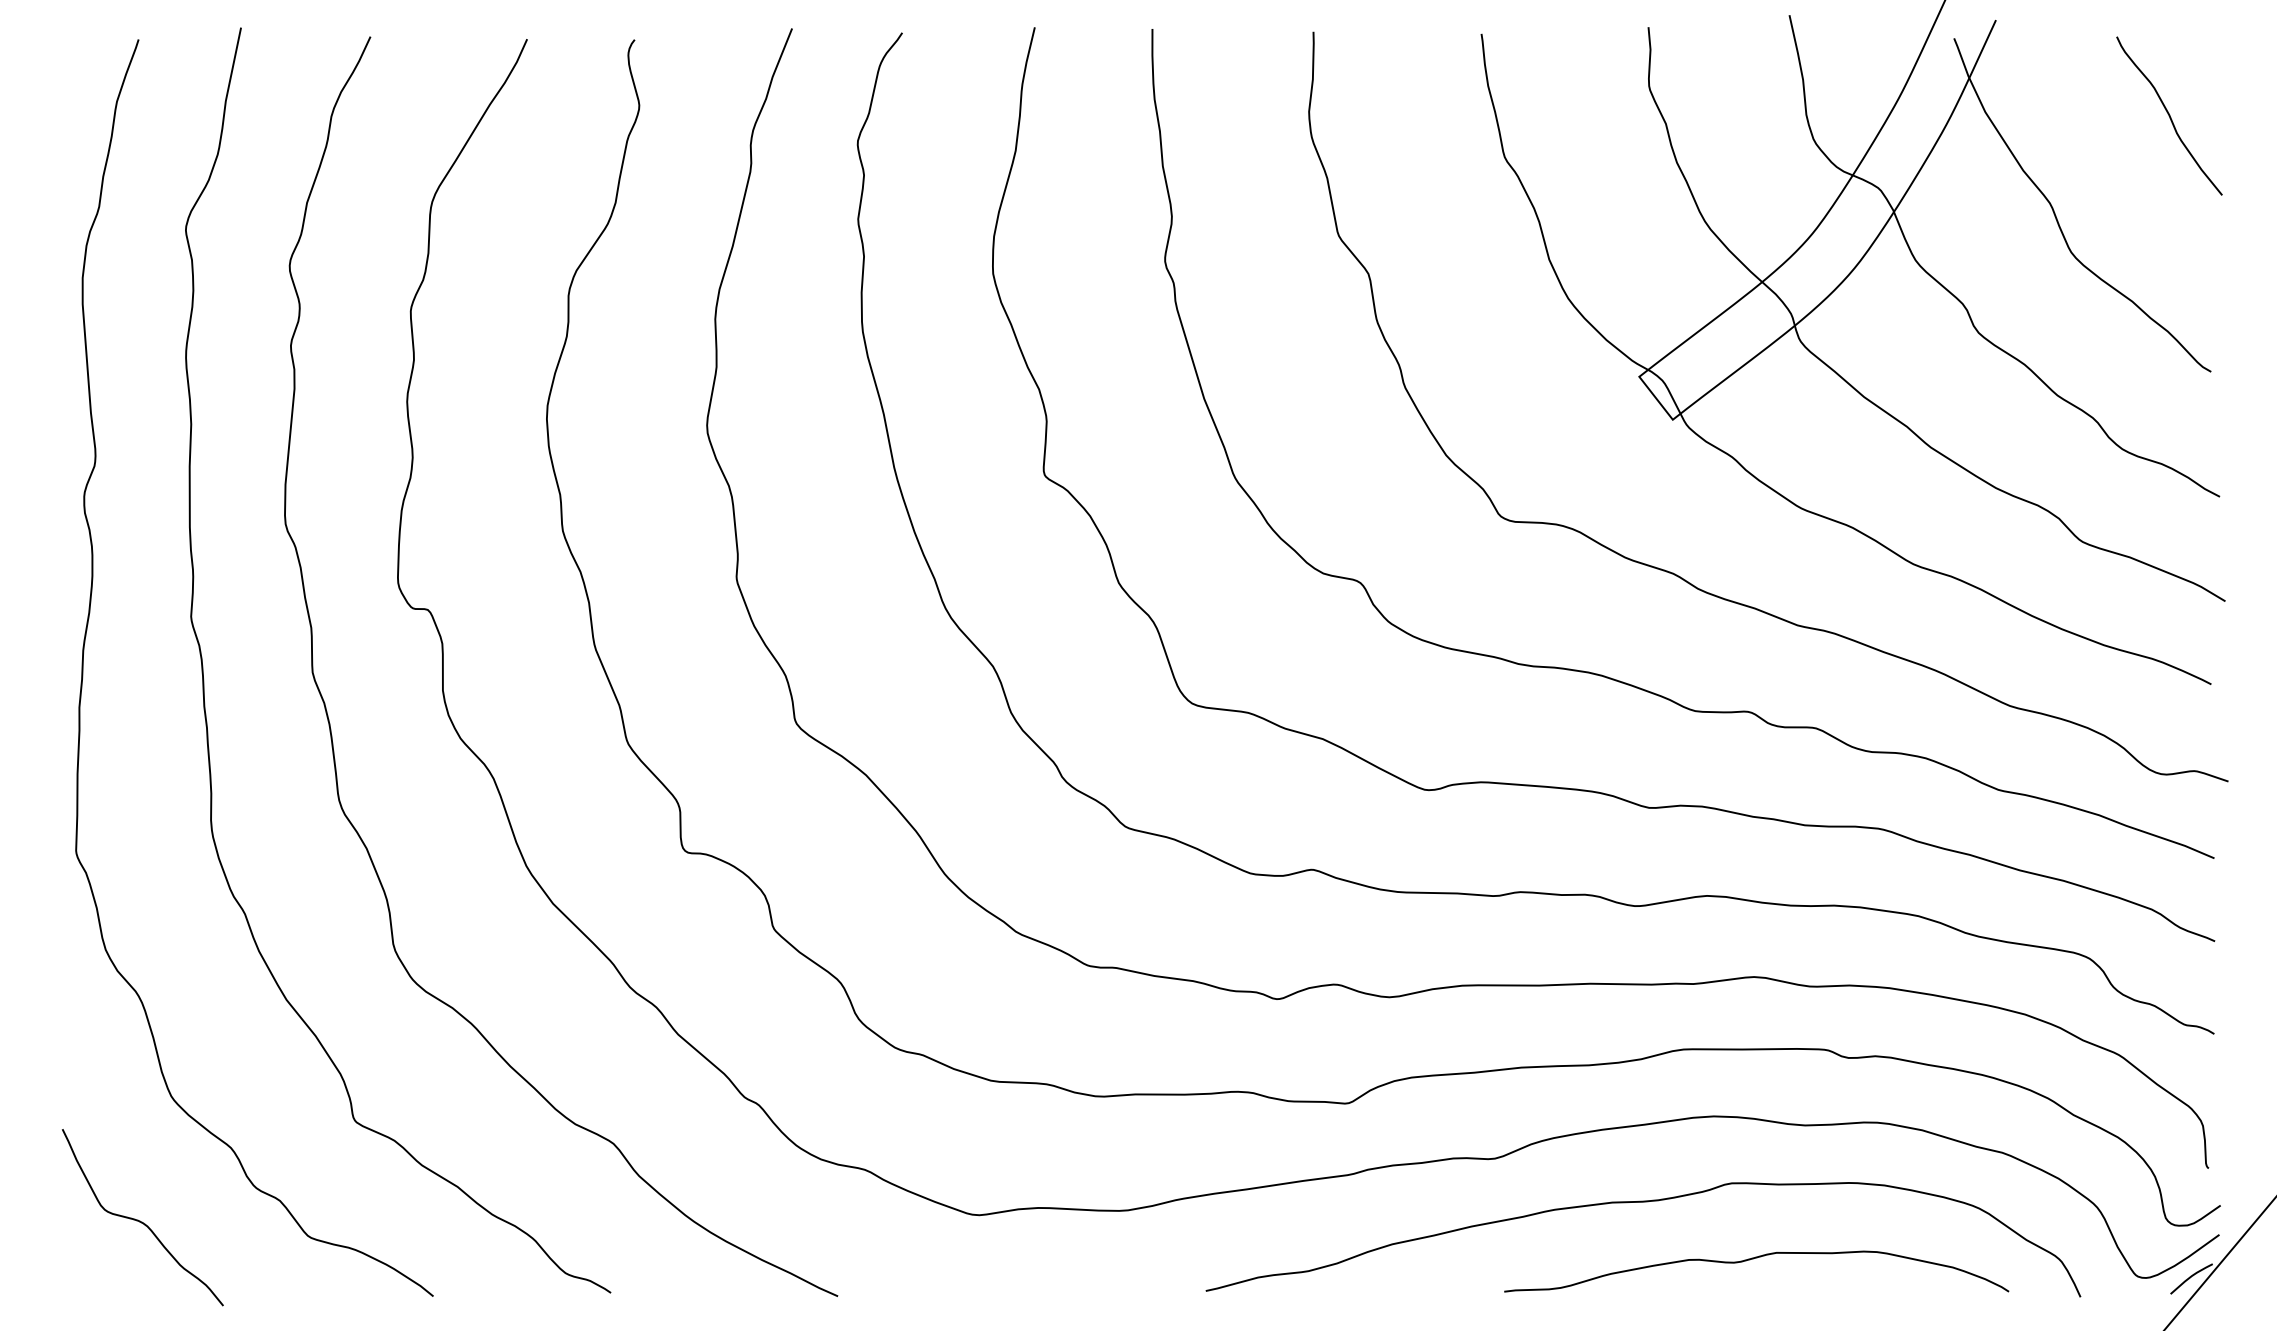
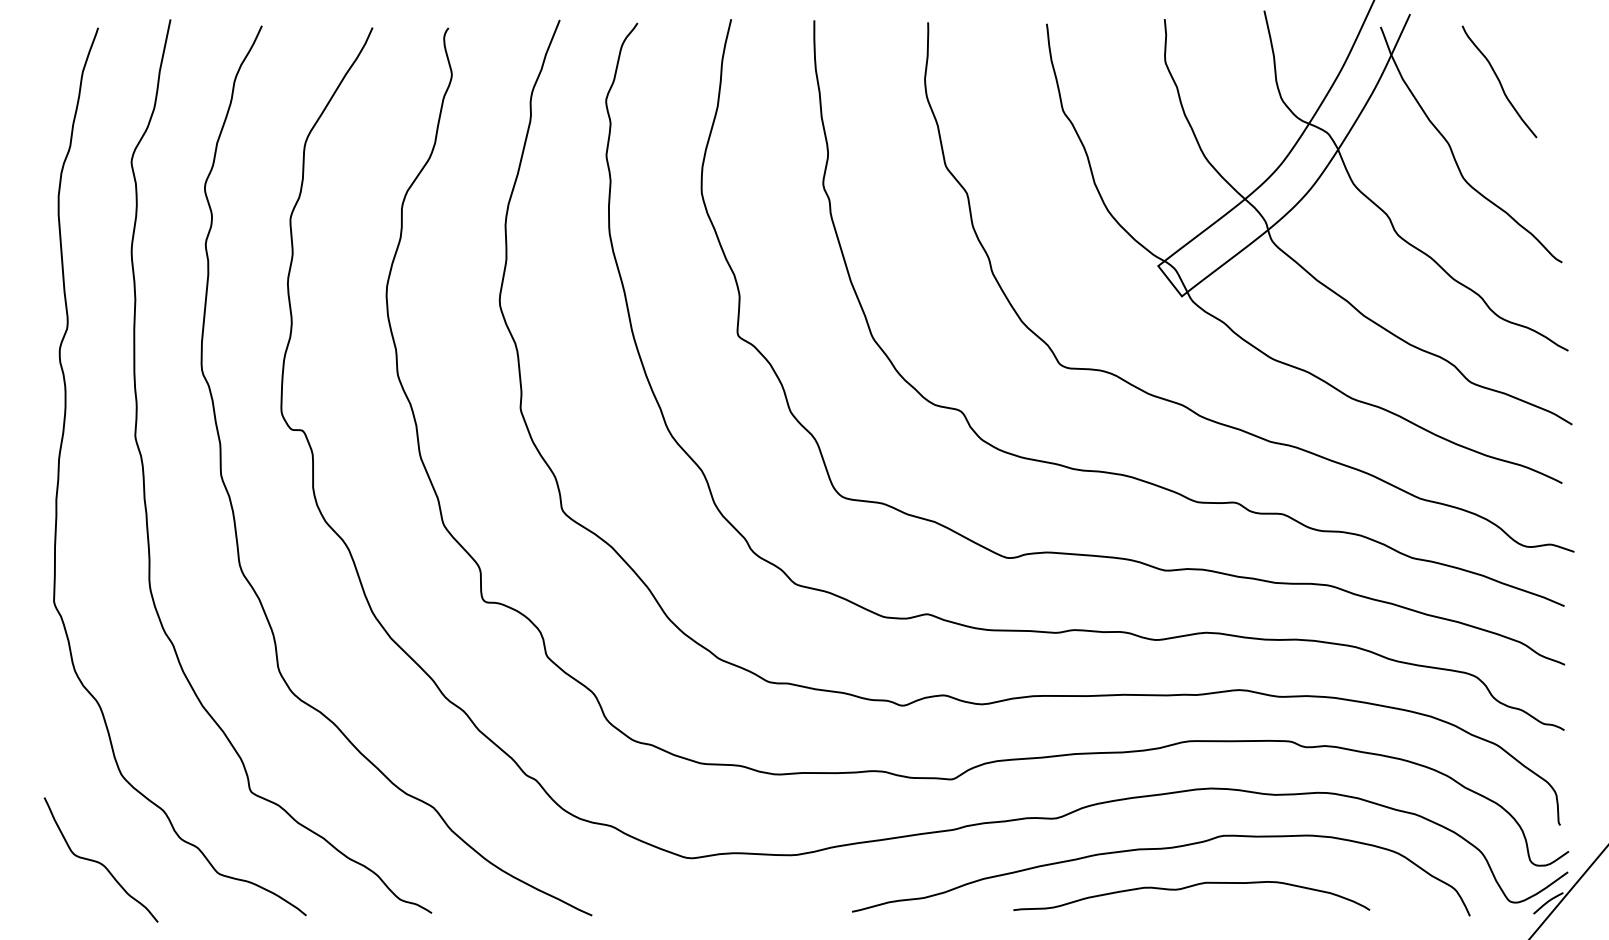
curve: (2169, 115) -> (1499, 81), moved
curve: (1753, 1259) -> (1189, 887), moved

